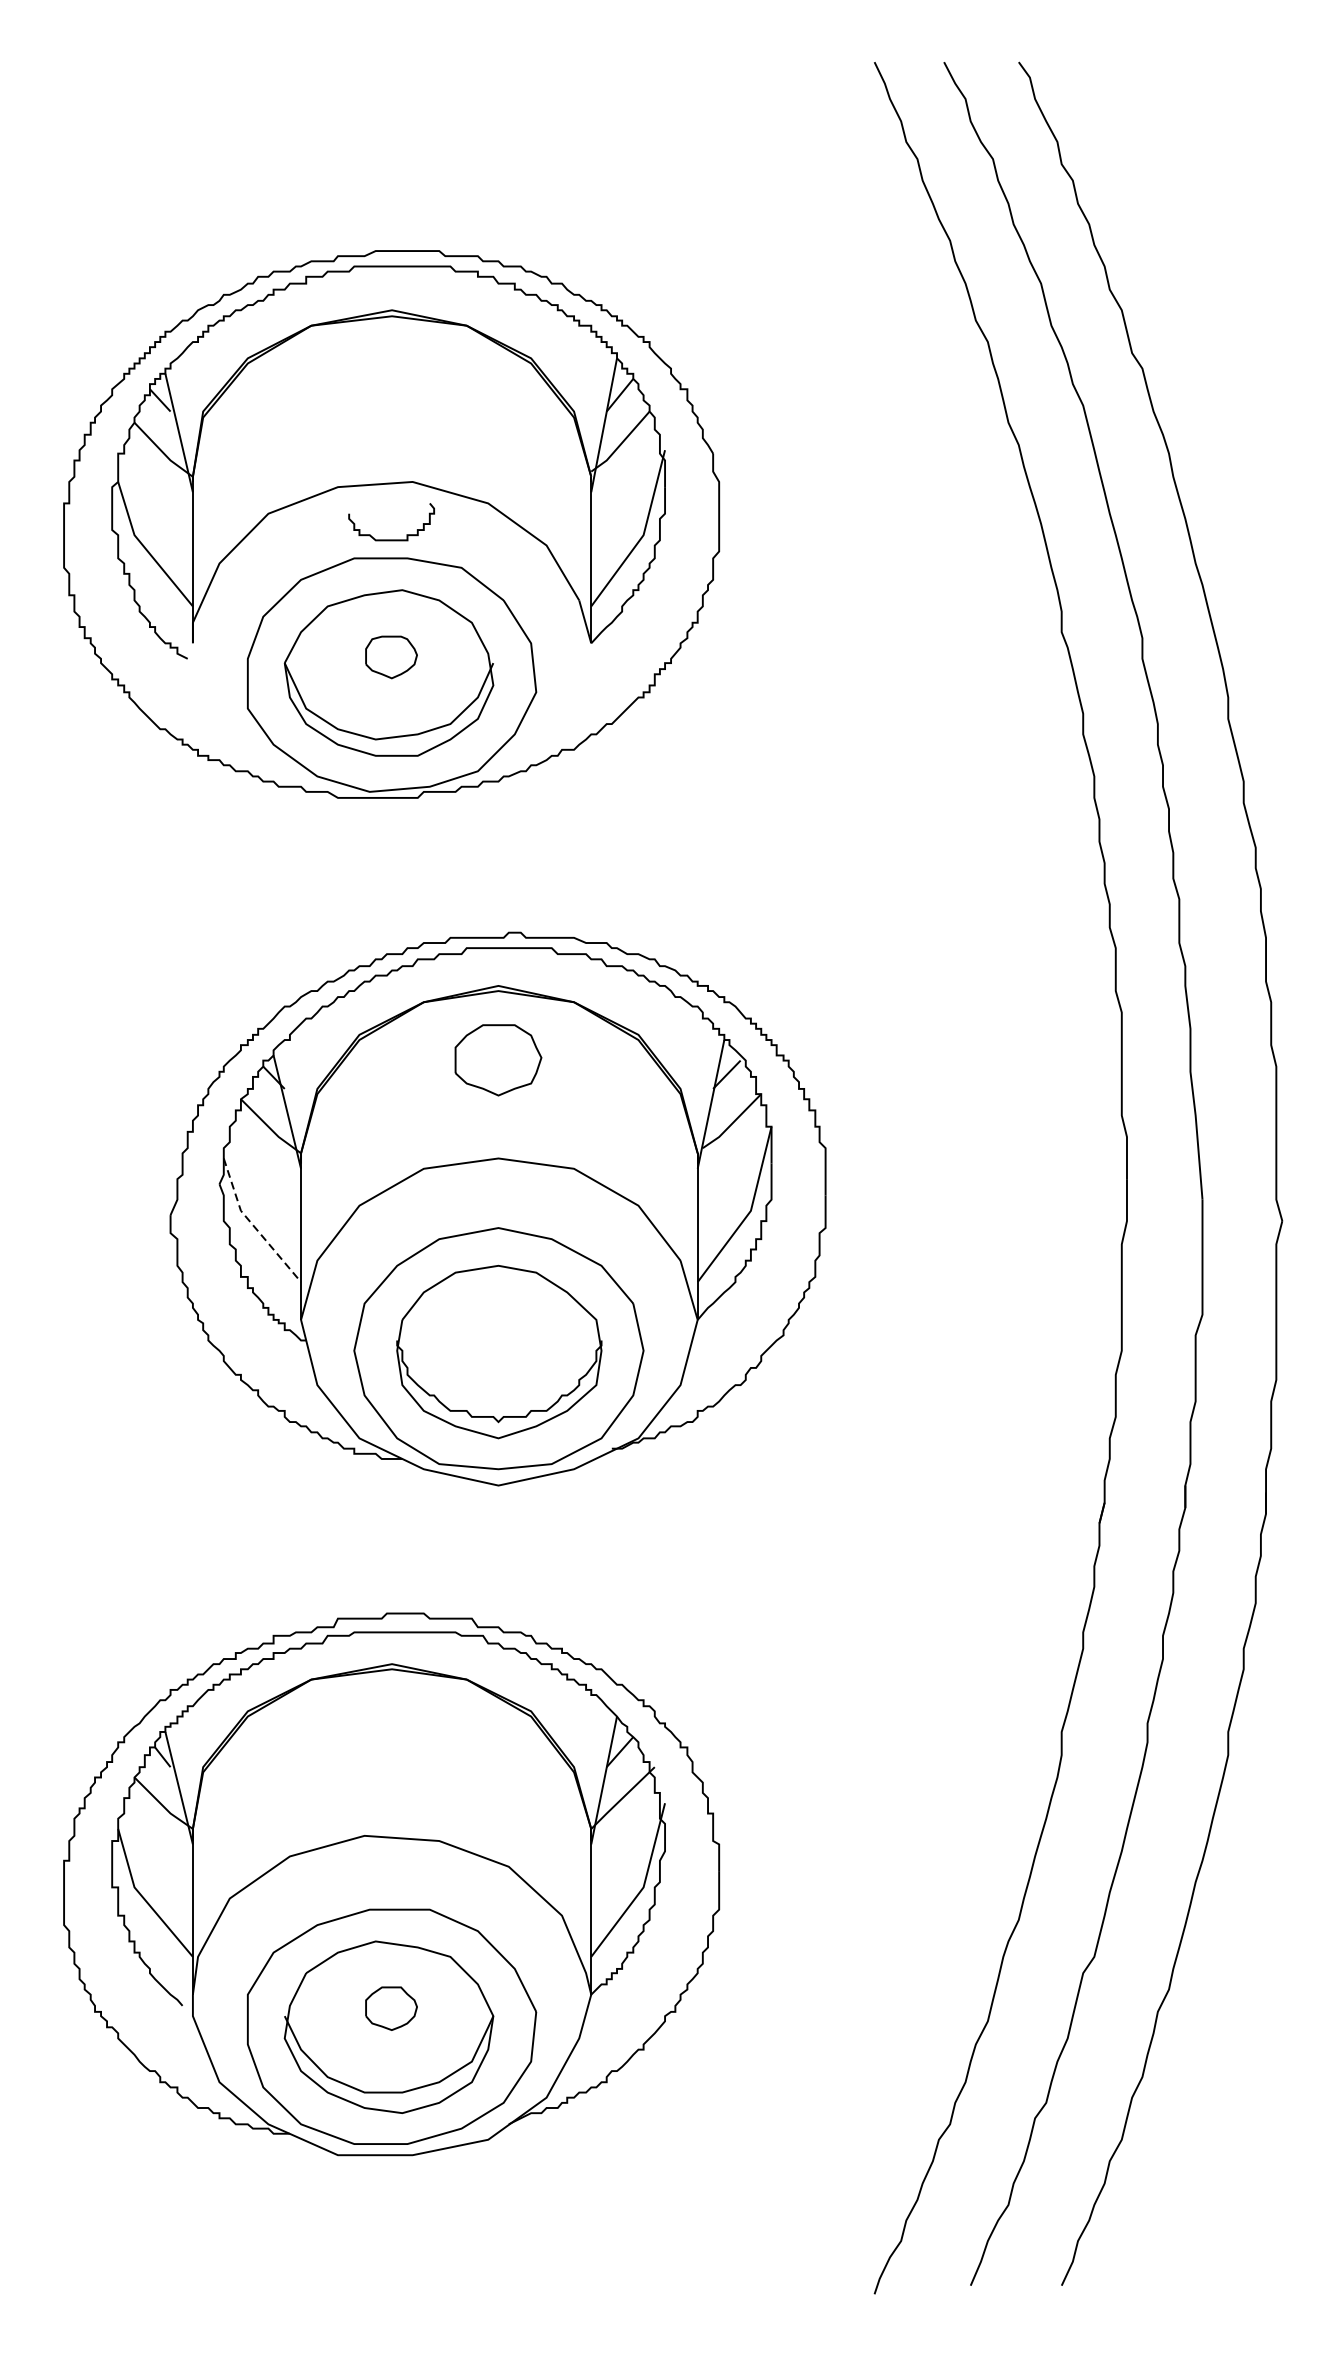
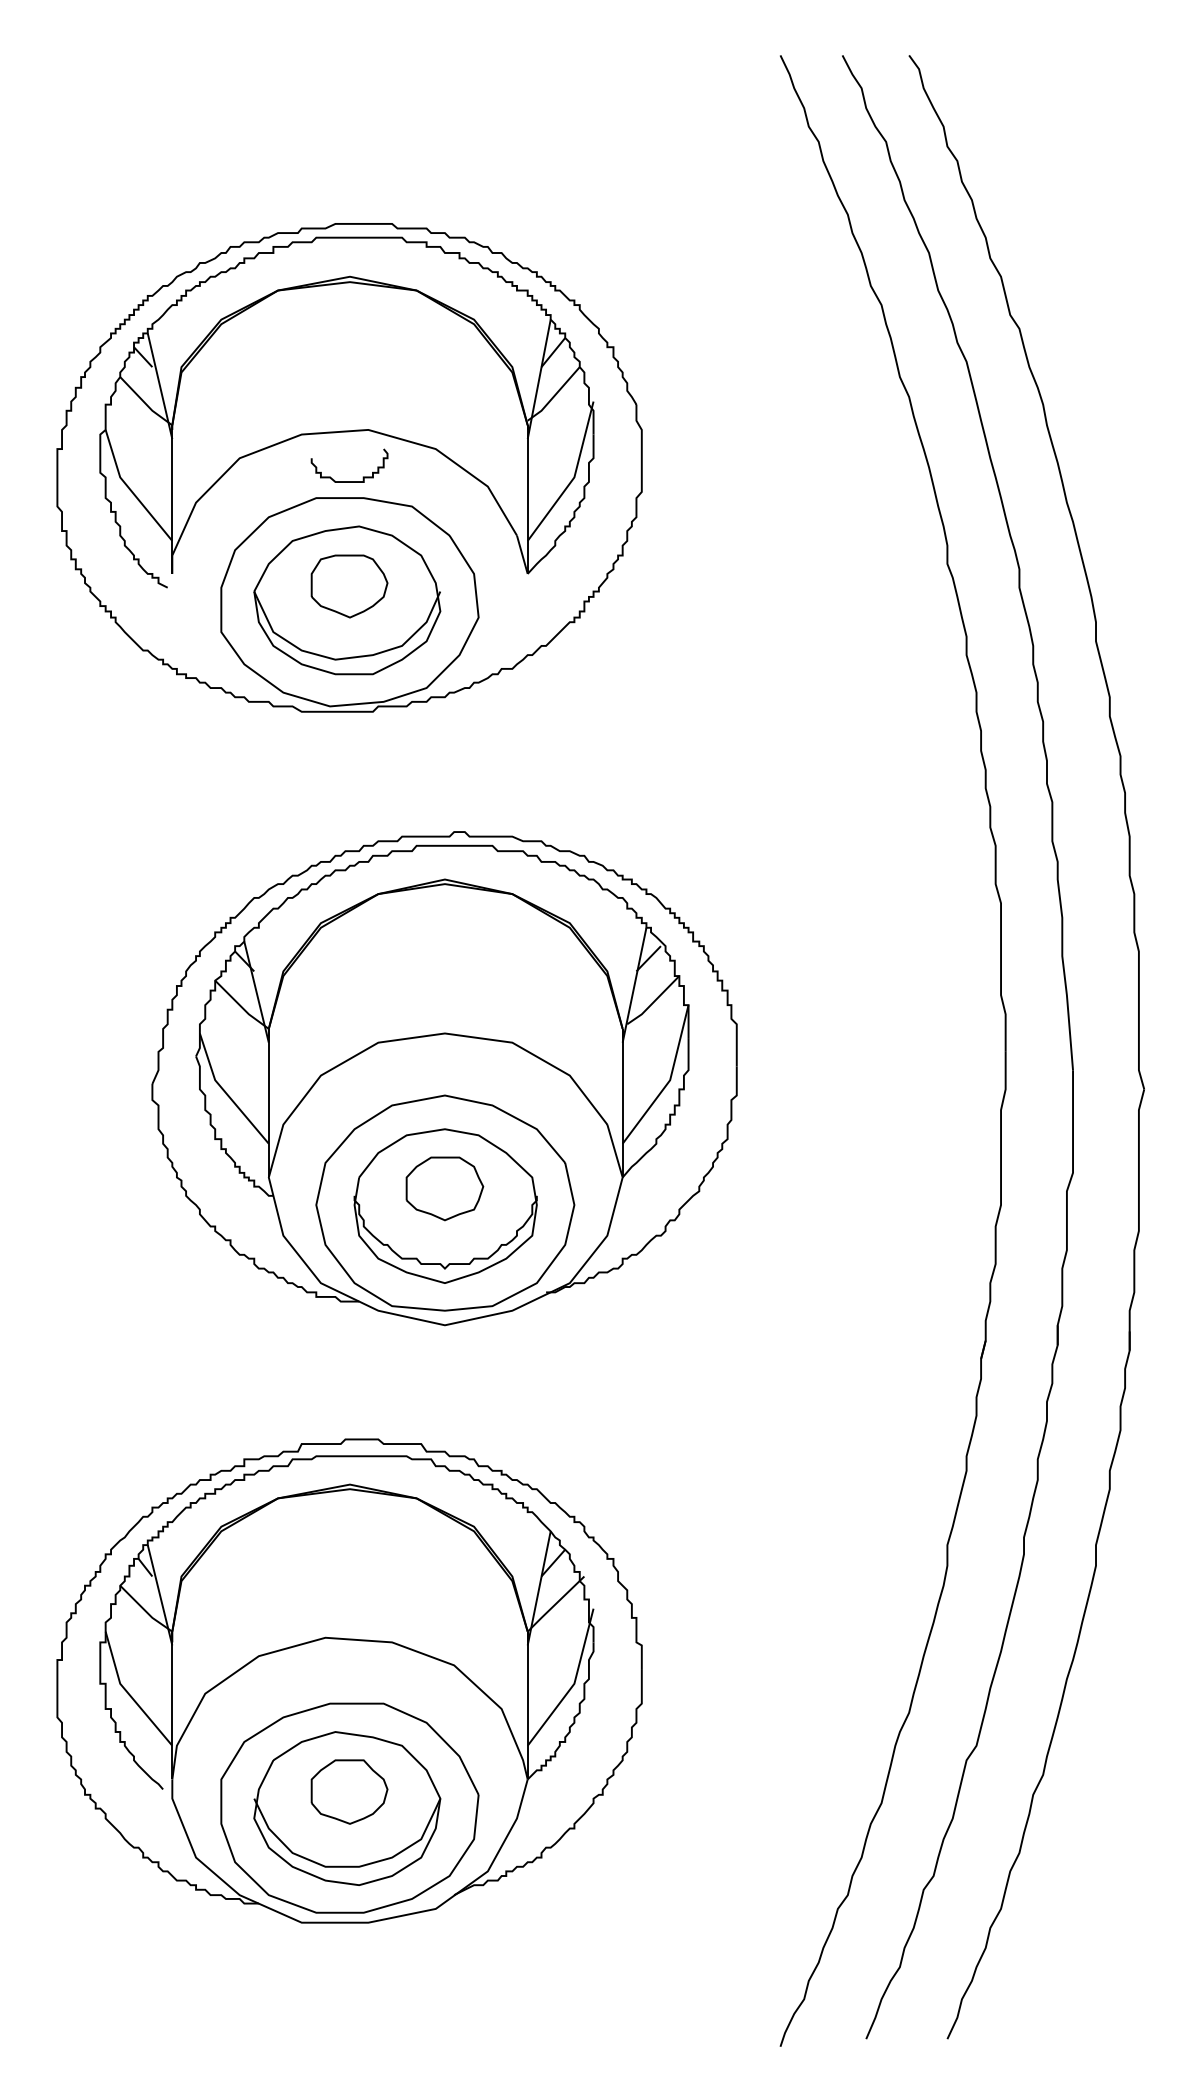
part: (391, 657) -> (349, 586), size x1.67
part: (497, 1059) -> (444, 1188), moved
line: (253, 1225) -> (226, 1093), dashed -> solid
part: (391, 2008) -> (349, 1791), size x1.67

